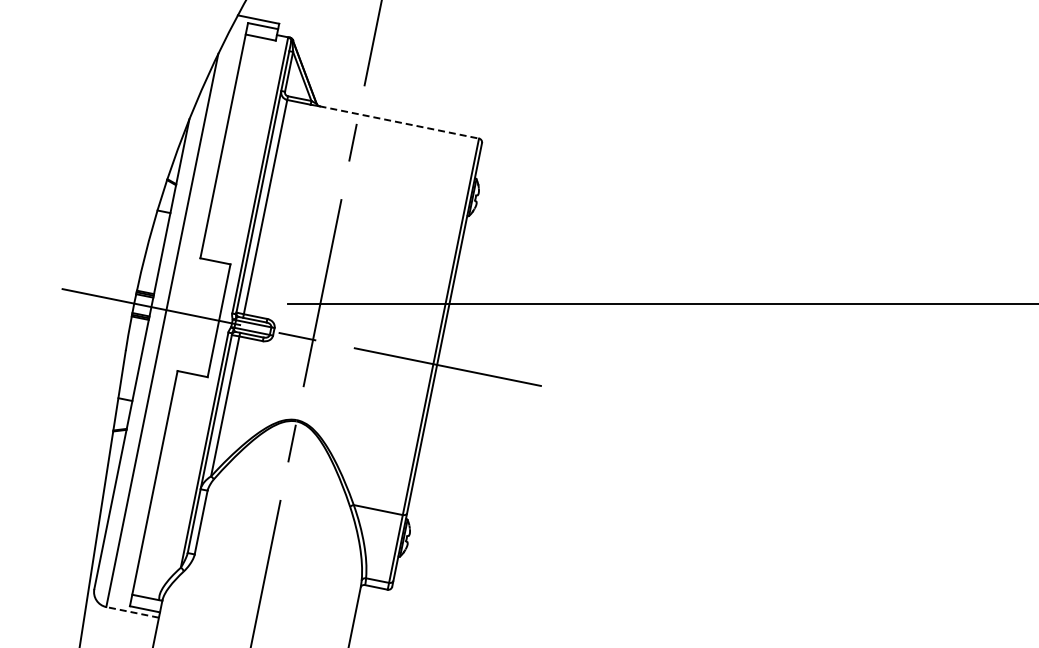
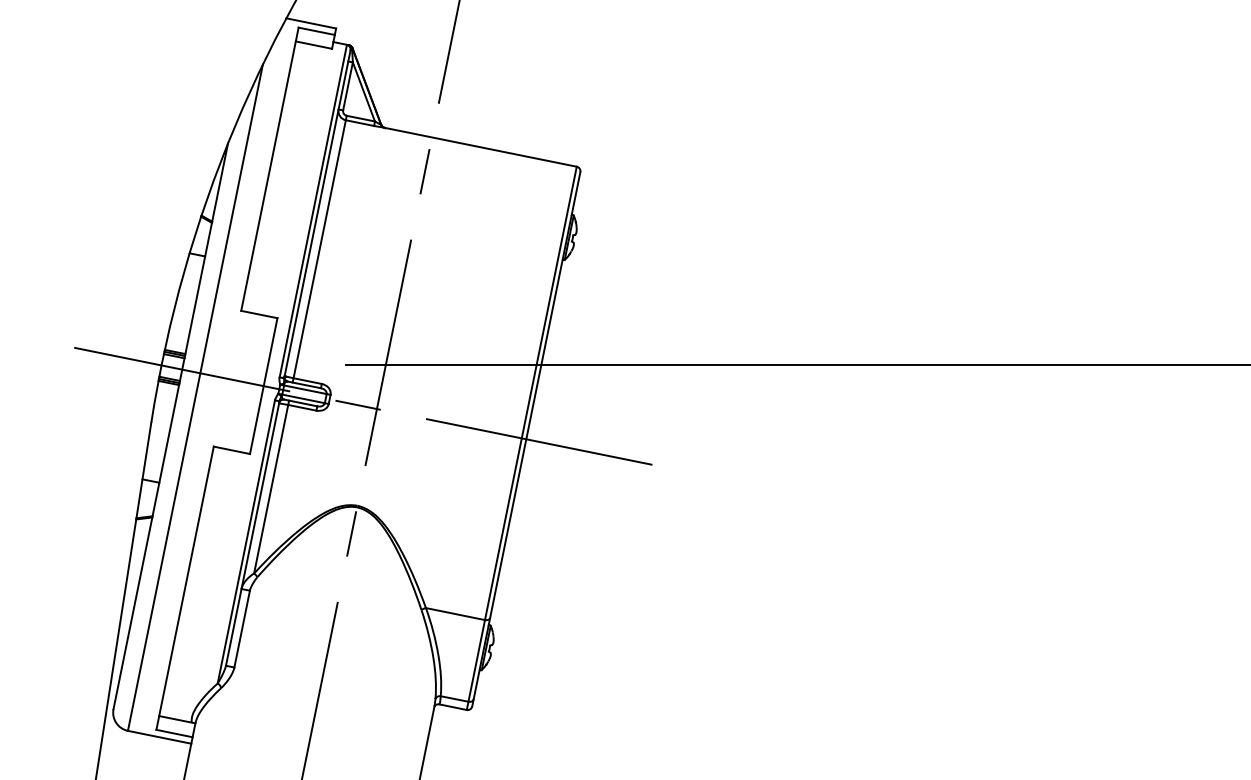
line: (399, 122) -> (480, 147), dashed -> solid
line: (132, 612) -> (159, 737), dashed -> solid

